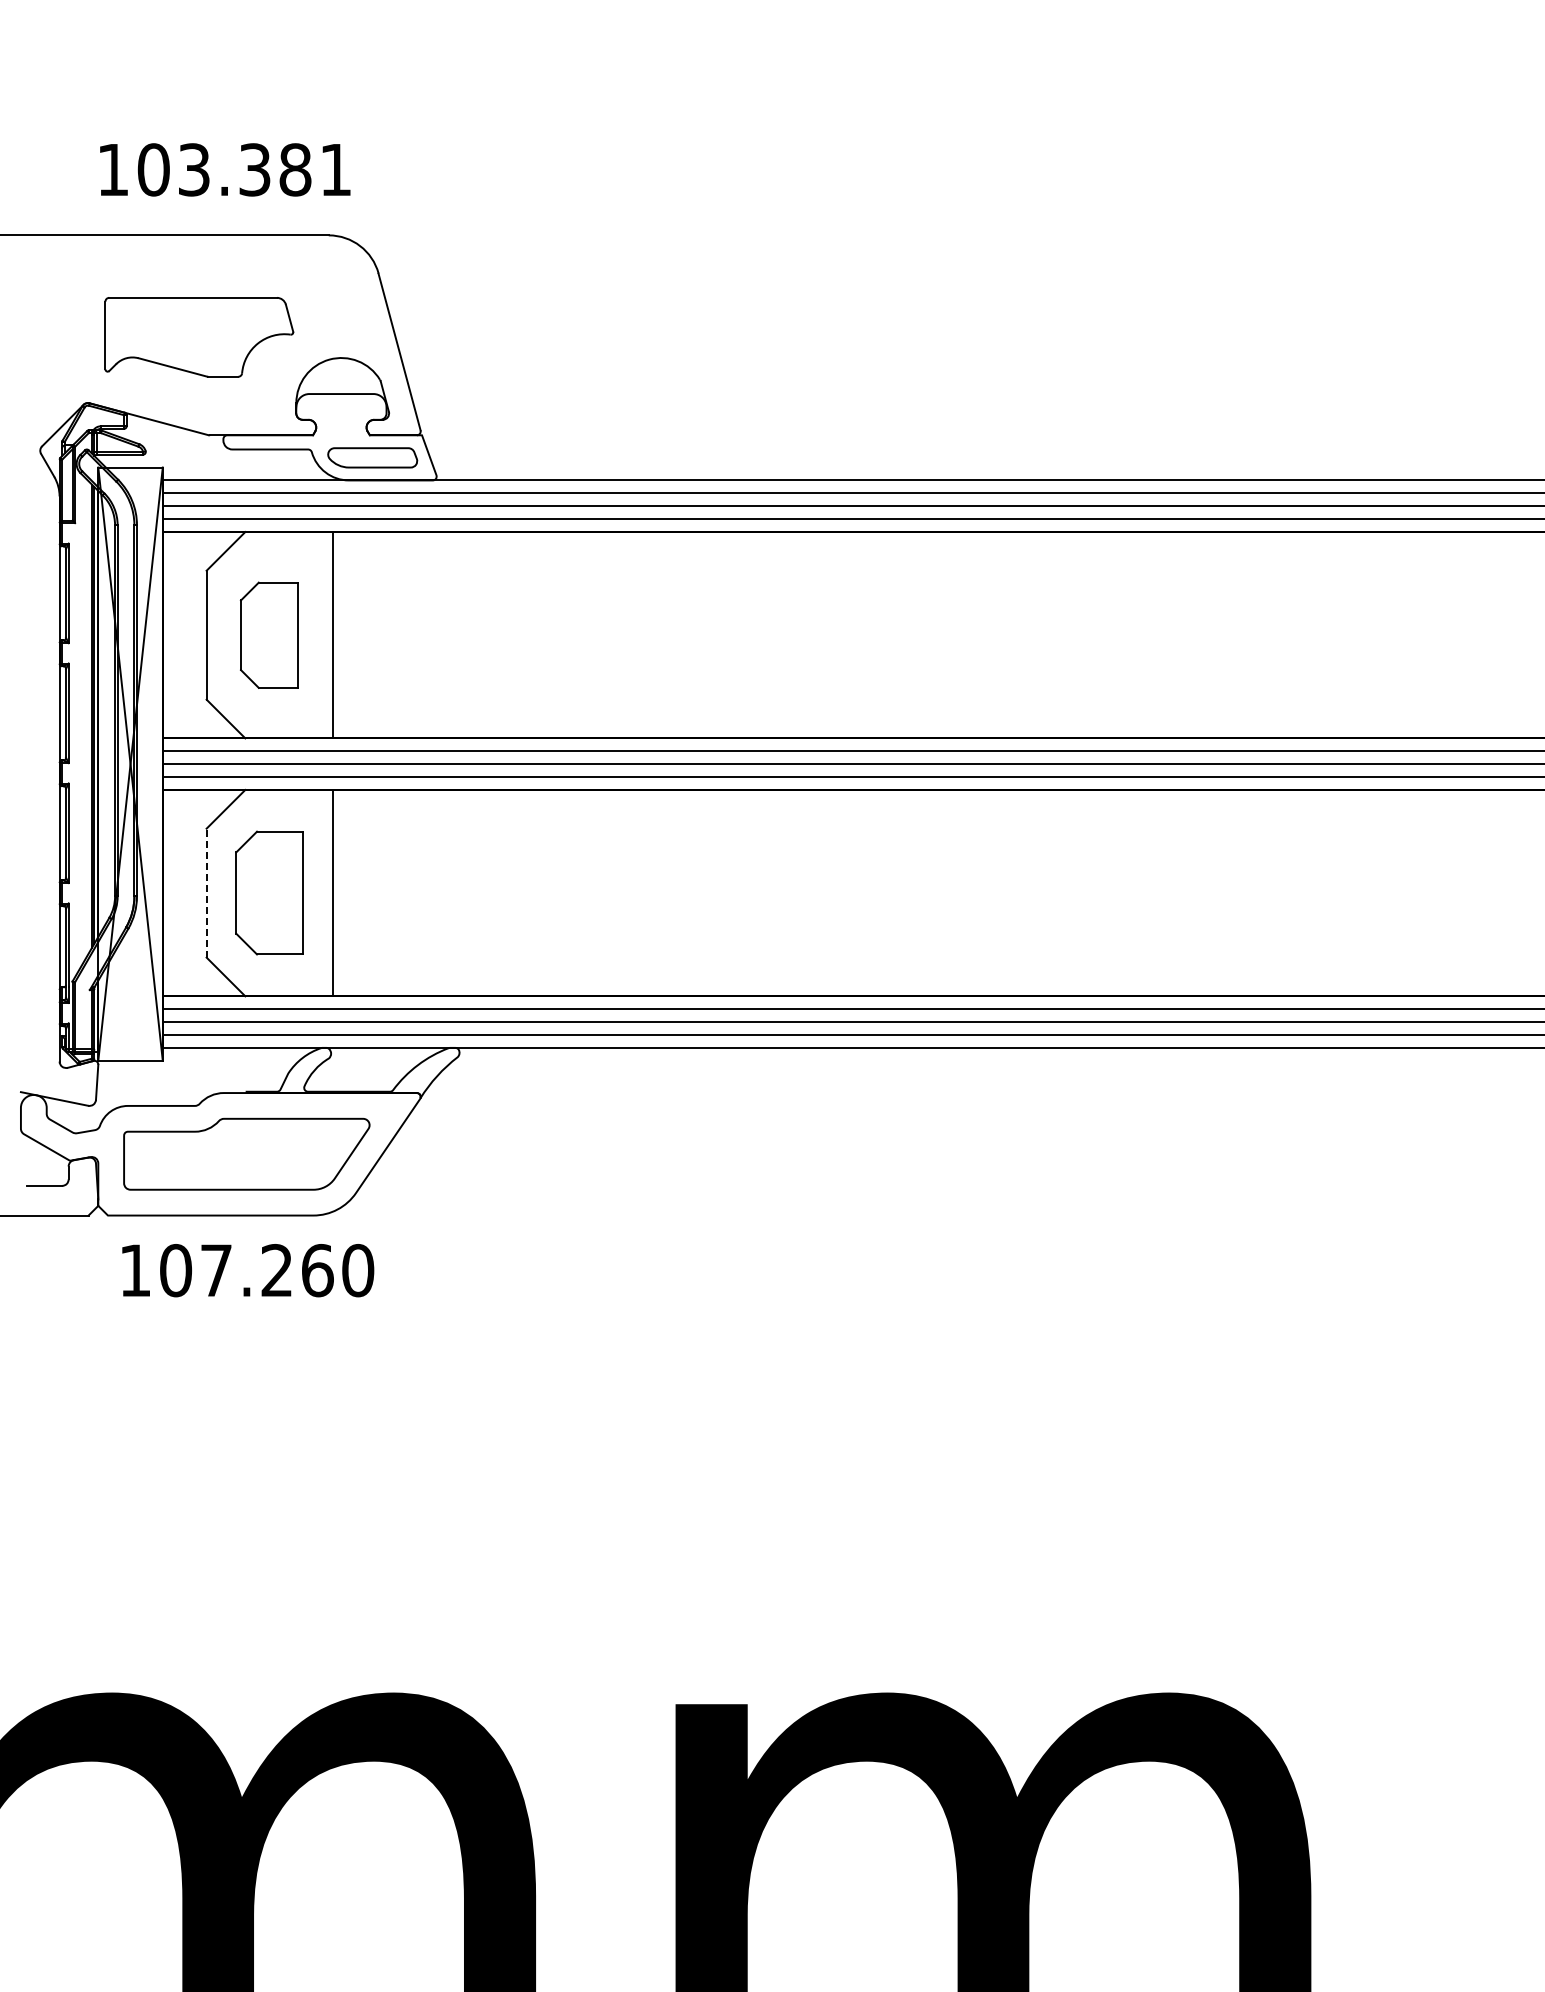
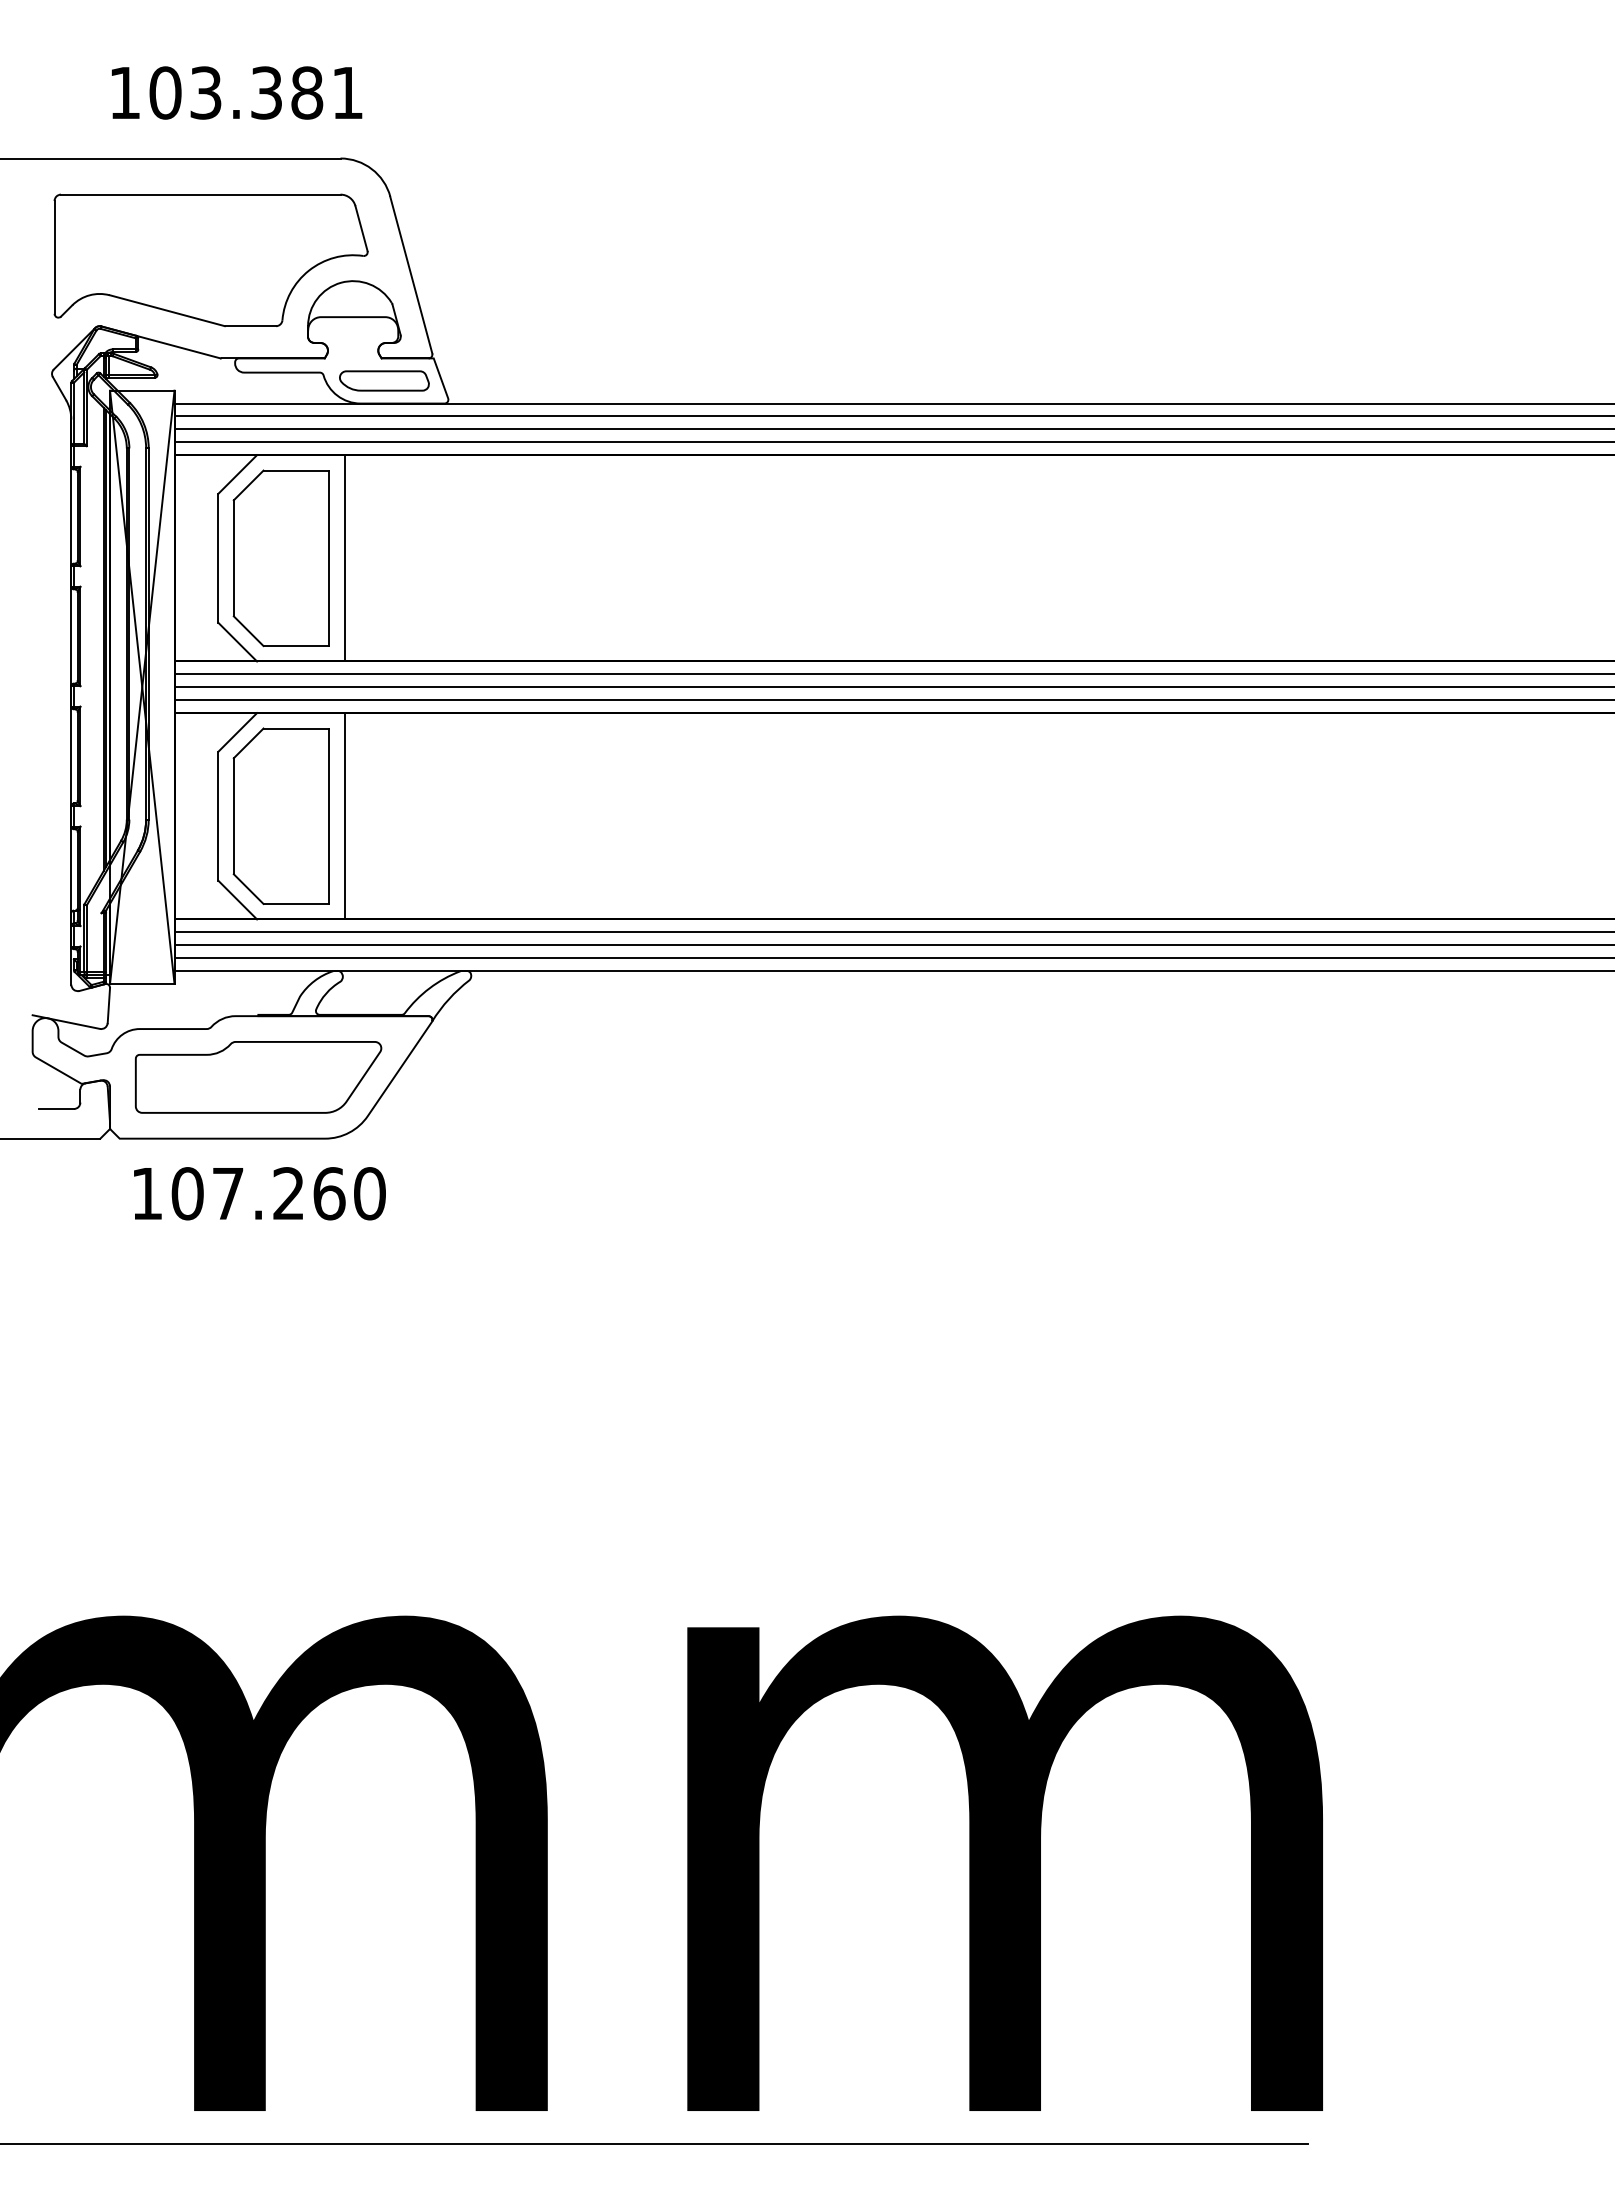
part: (198, 337) -> (210, 260), size x1.67
part: (268, 635) -> (280, 558), size x1.67
line: (206, 892) -> (218, 815), dashed -> solid
part: (268, 892) -> (280, 815), size x1.43

